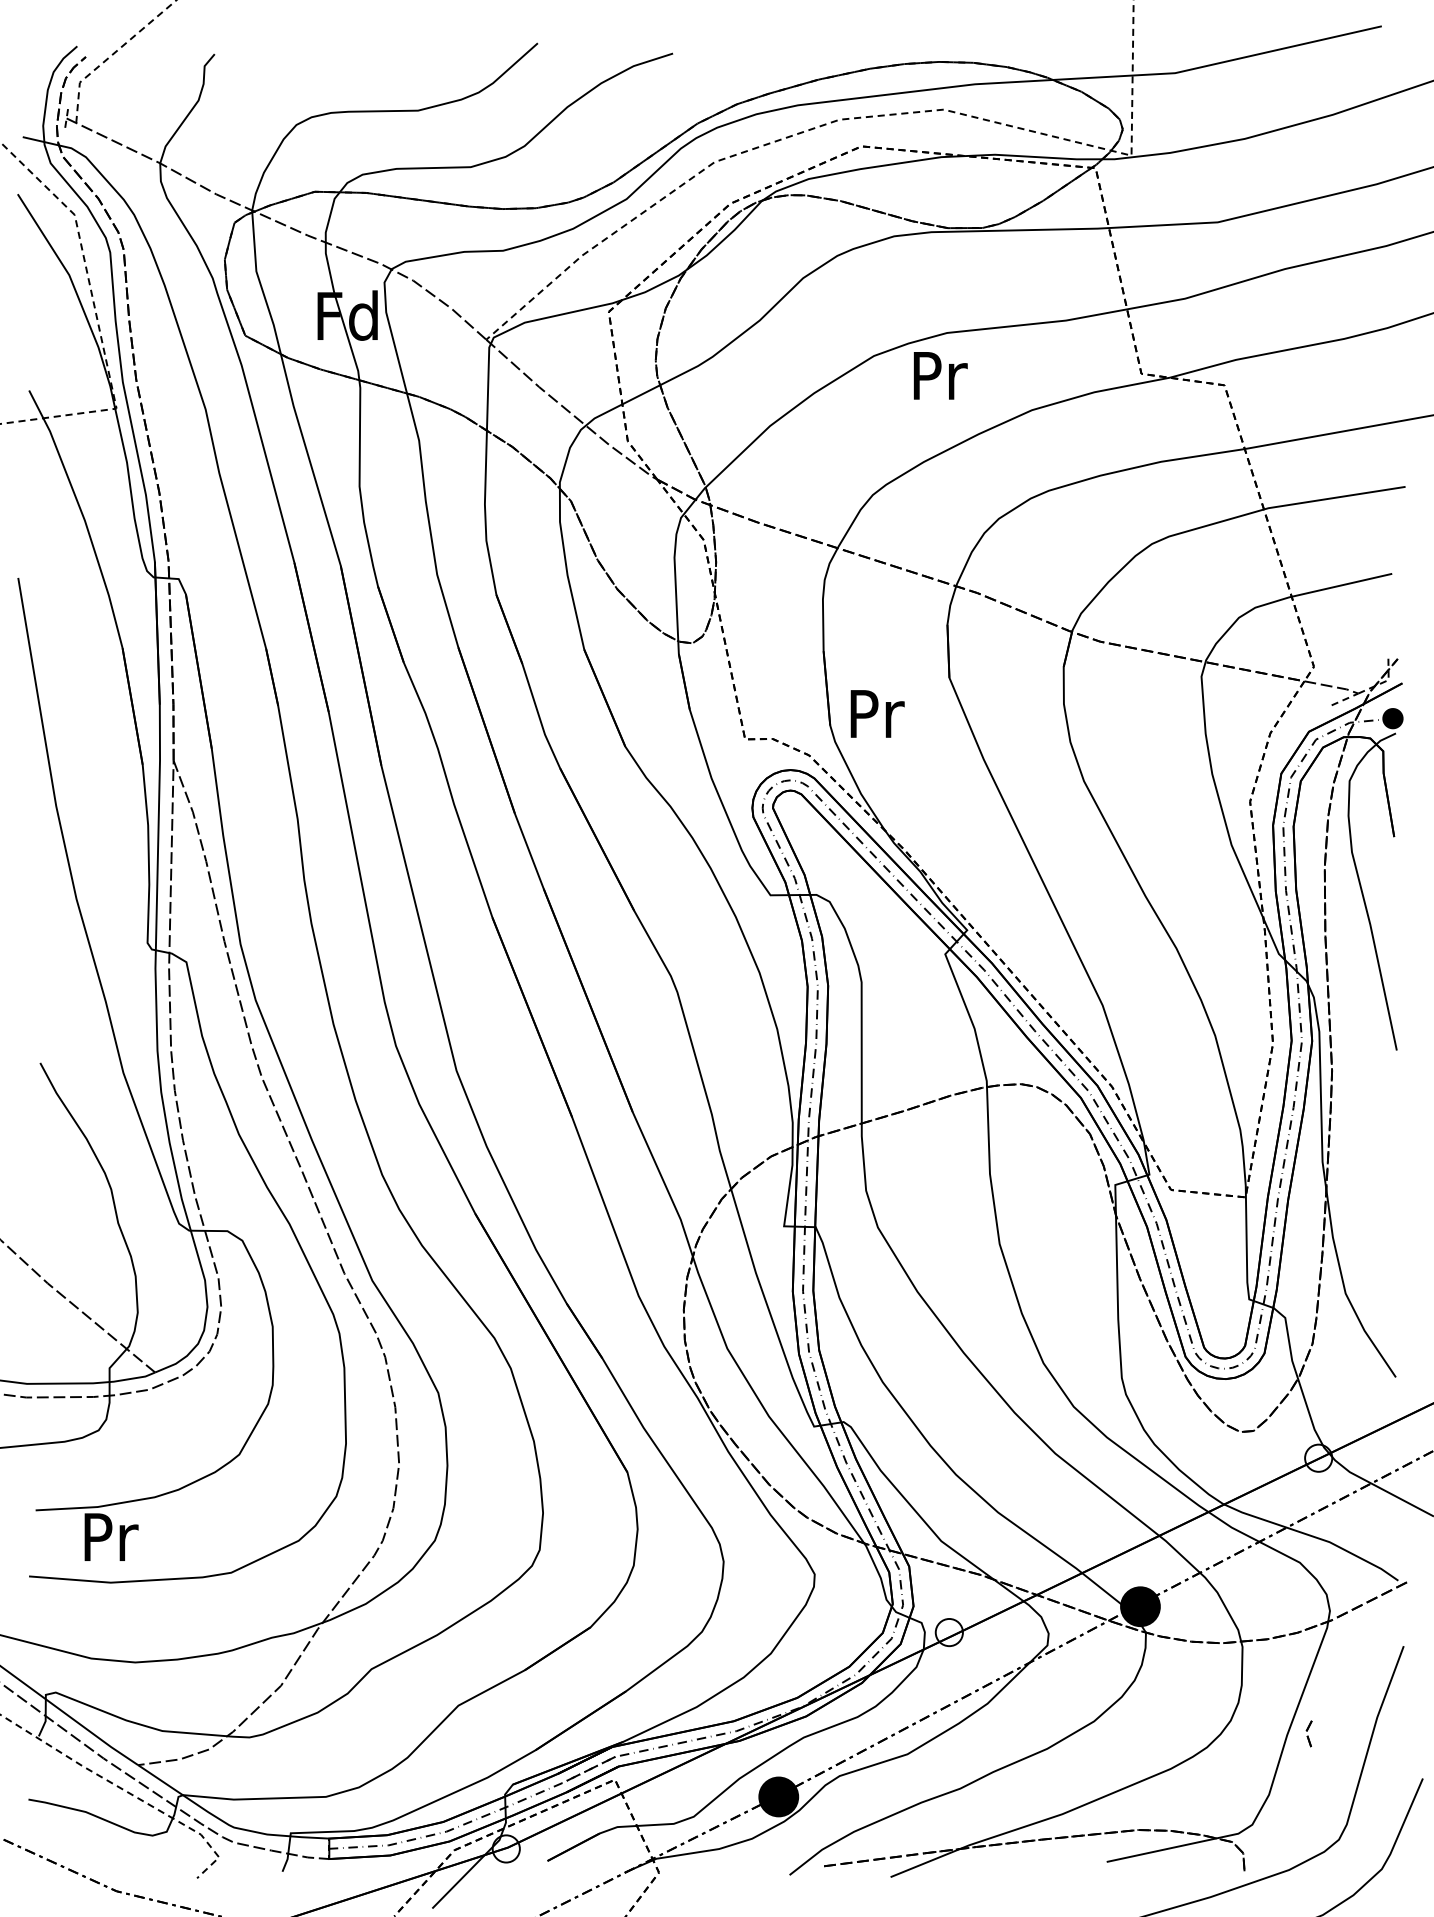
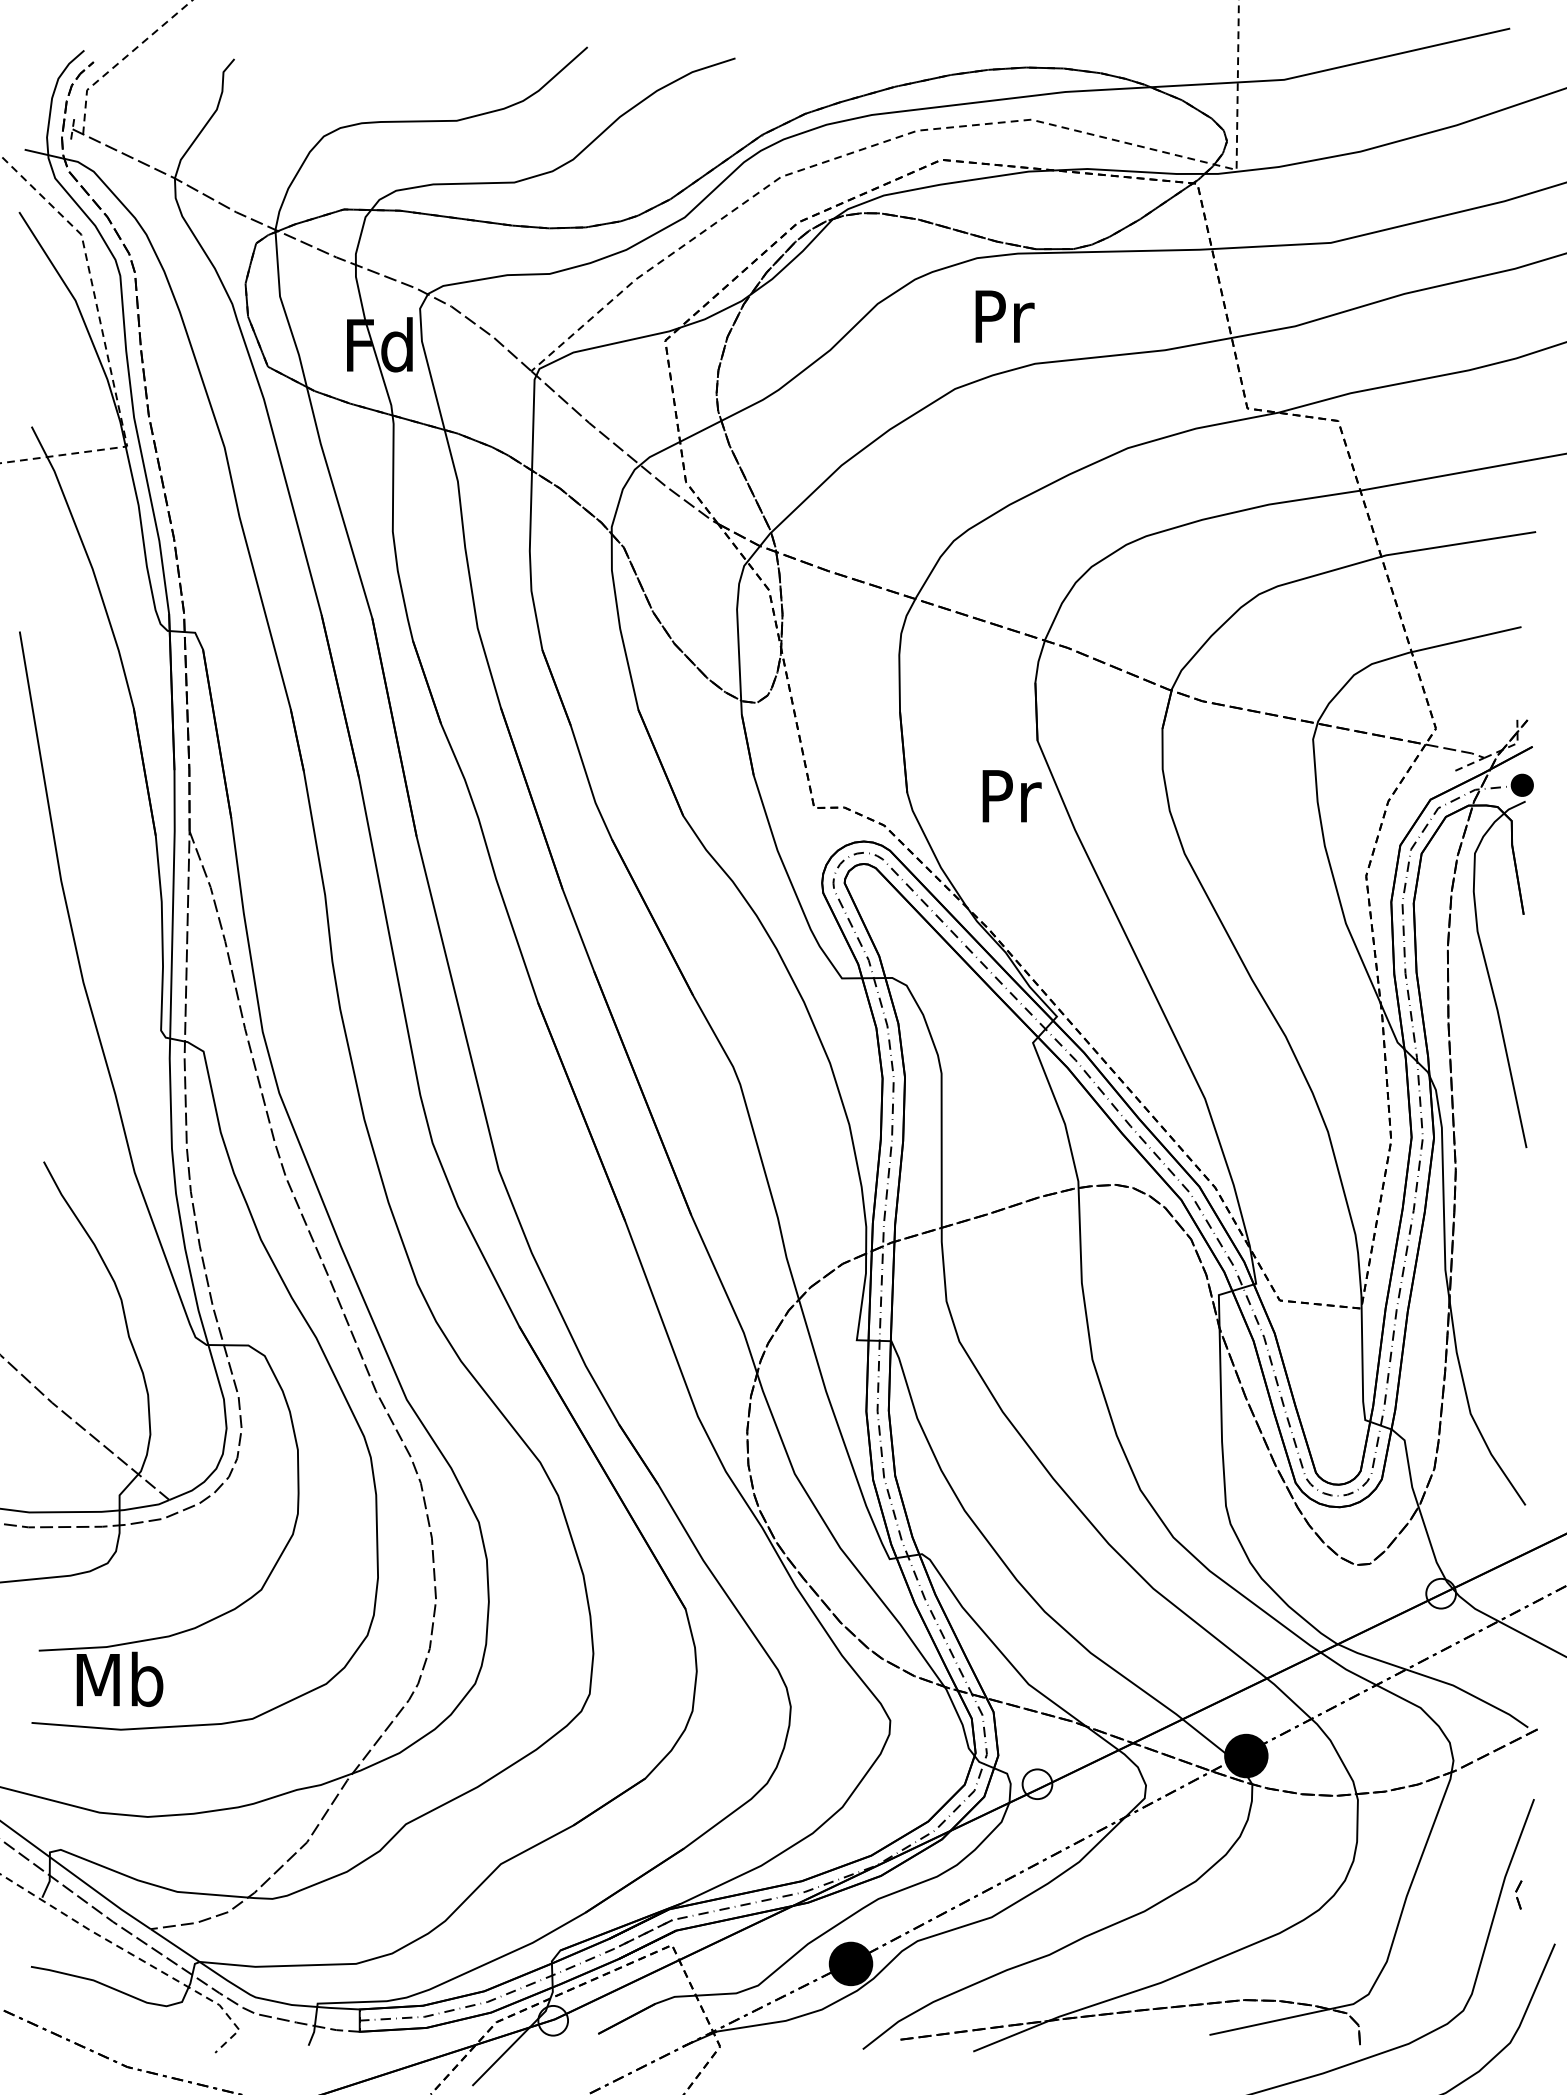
text: (940, 375) -> (1004, 316), moved
text: (877, 714) -> (1011, 796), moved
text: (109, 1536) -> (119, 1679), Pr -> Mb
part: (1308, 1733) -> (1518, 1894), moved

